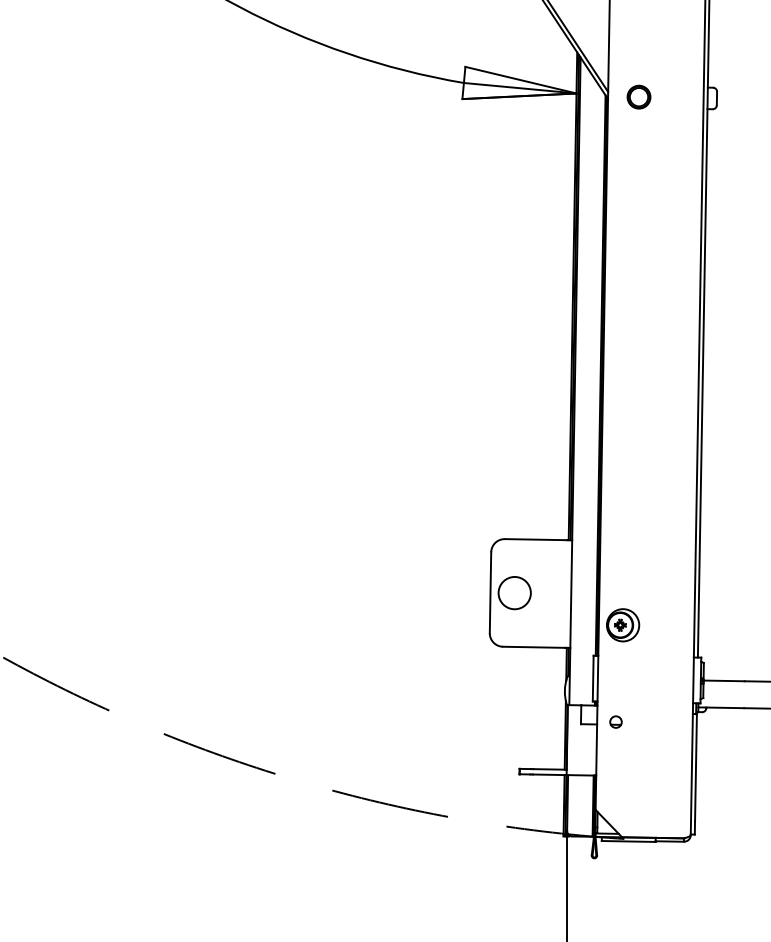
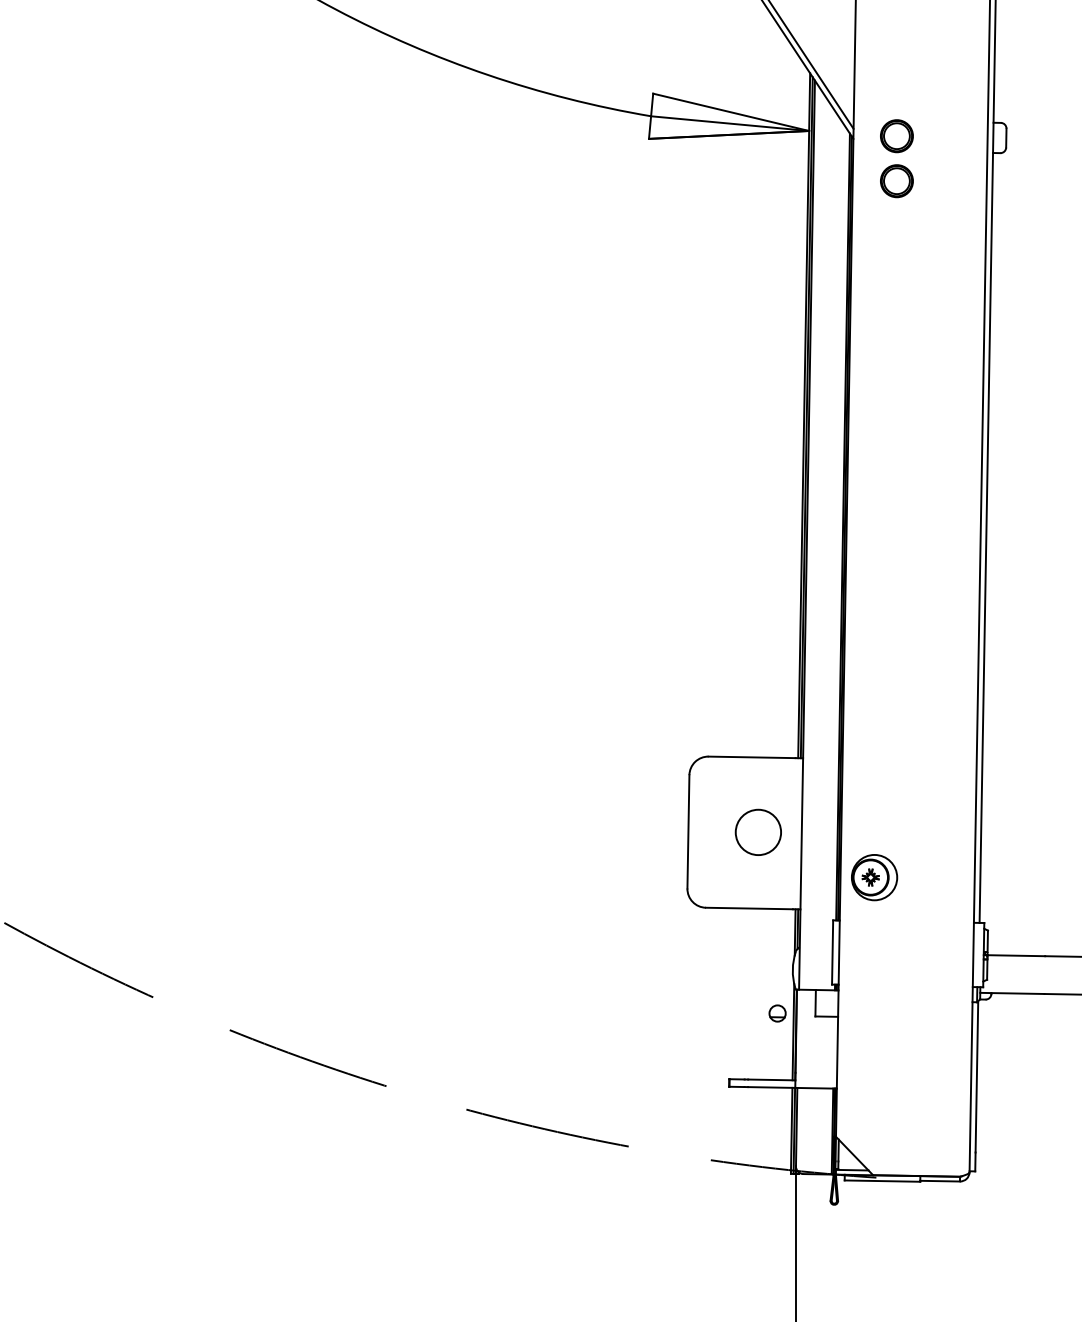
part: (638, 129) -> (896, 181), added
circle: (514, 592) -> (757, 831), moved
part: (615, 722) -> (777, 1013), moved

